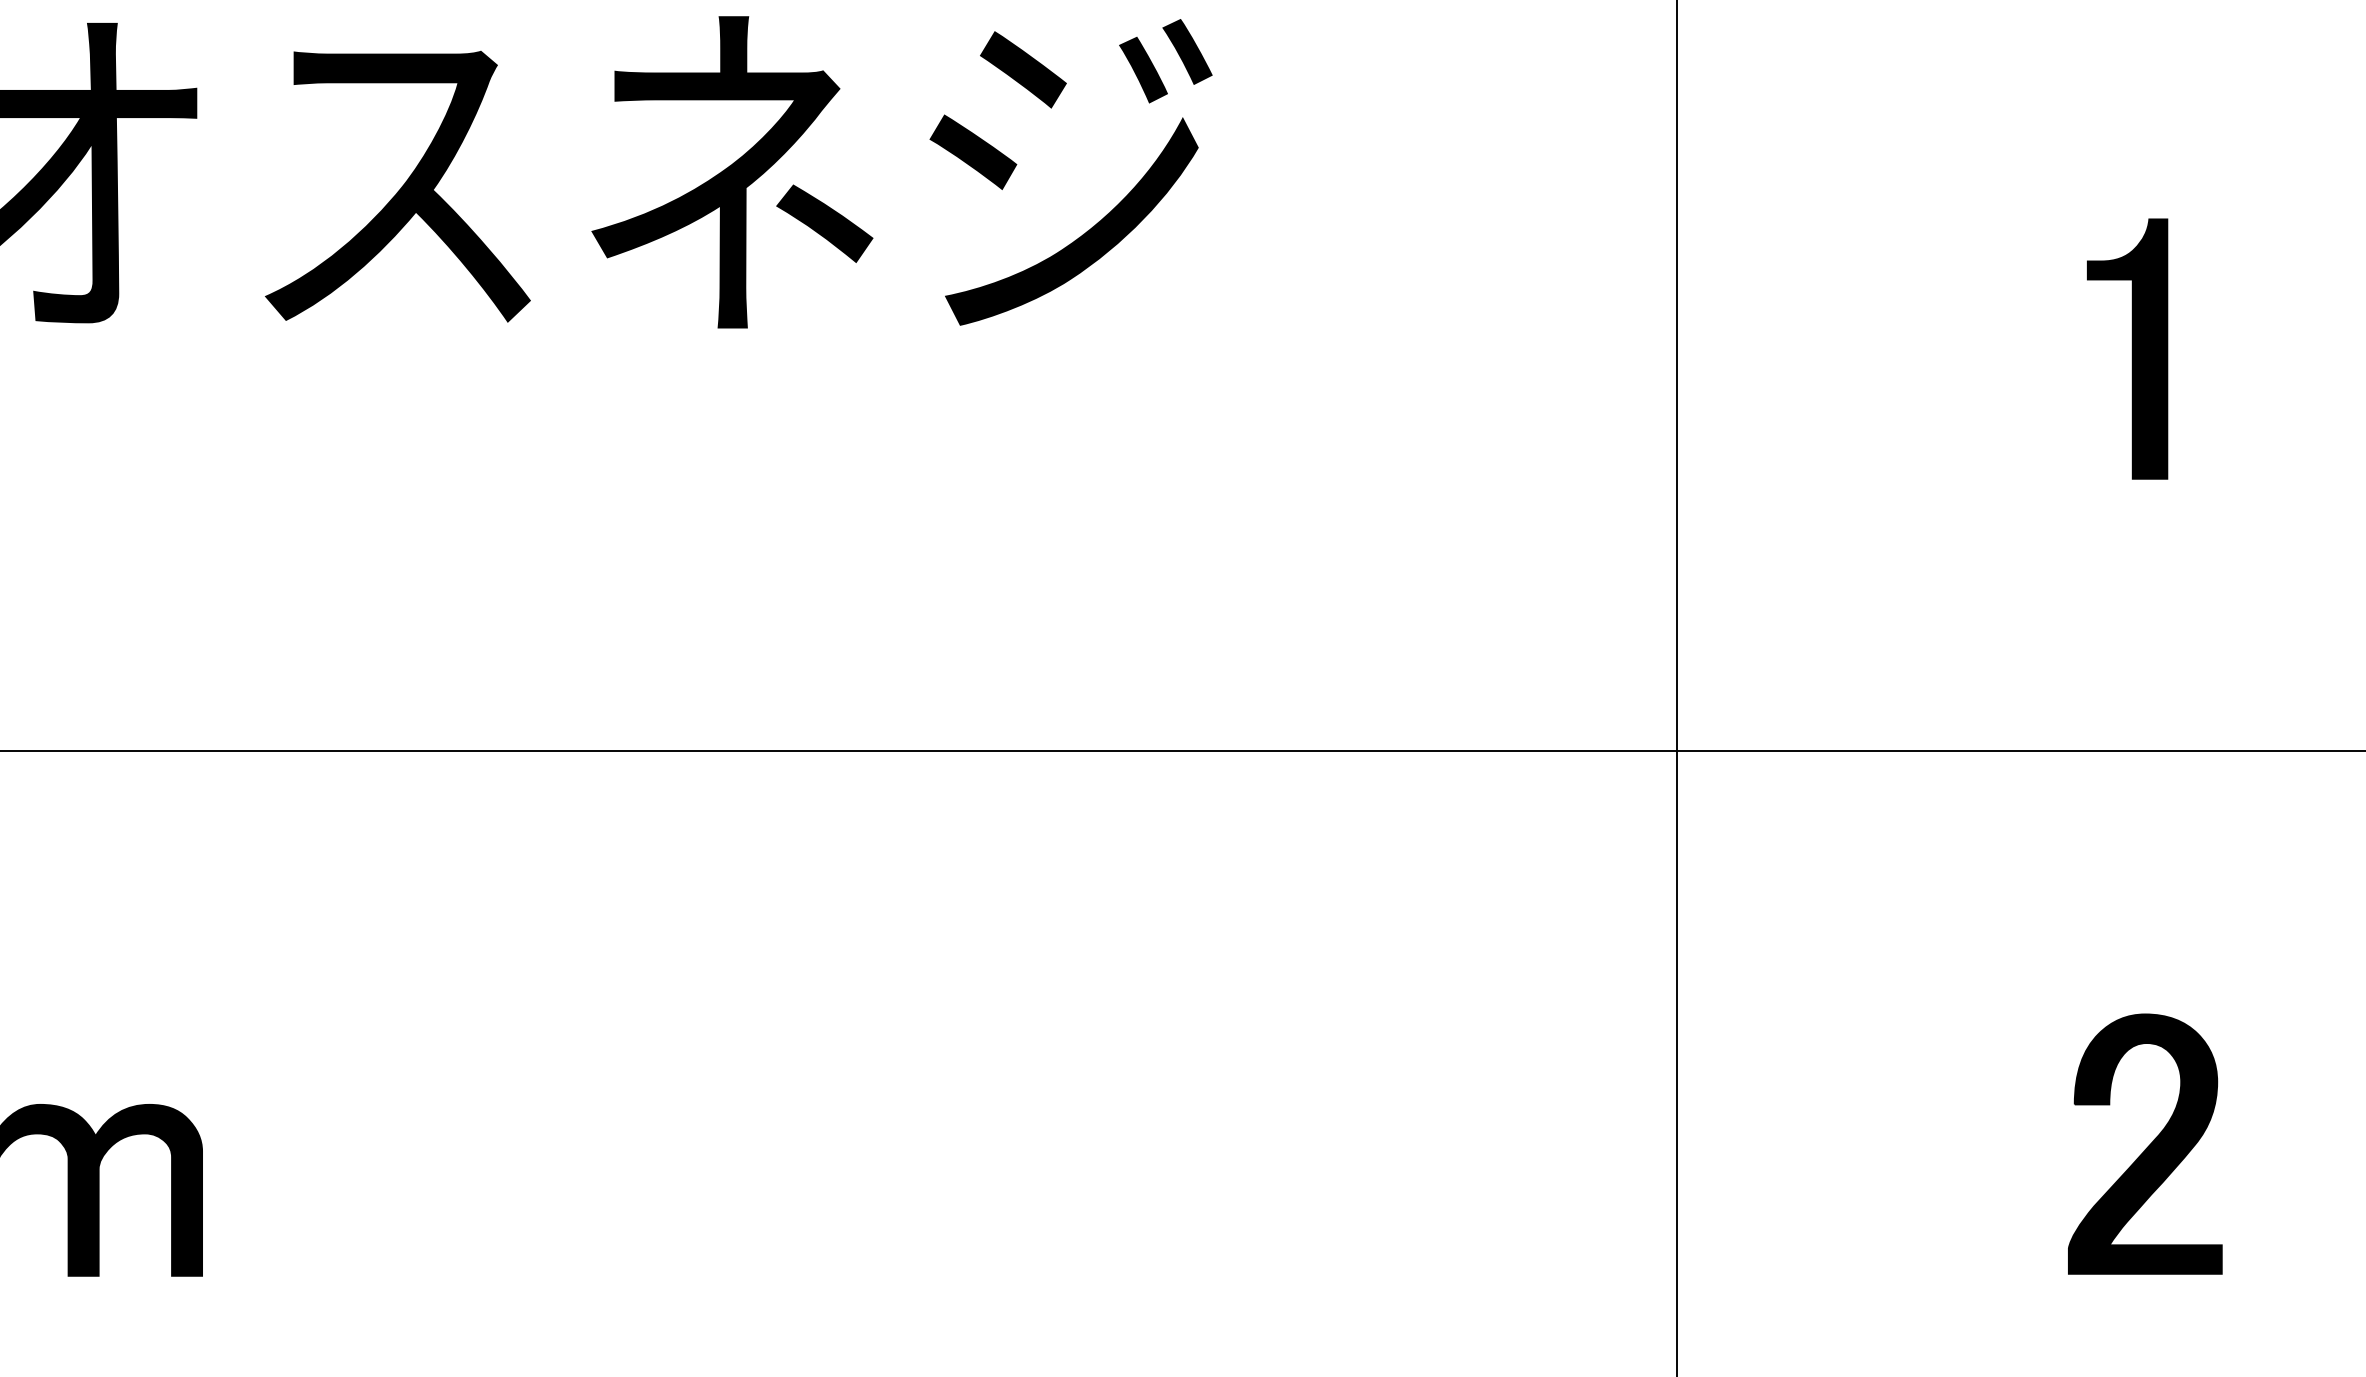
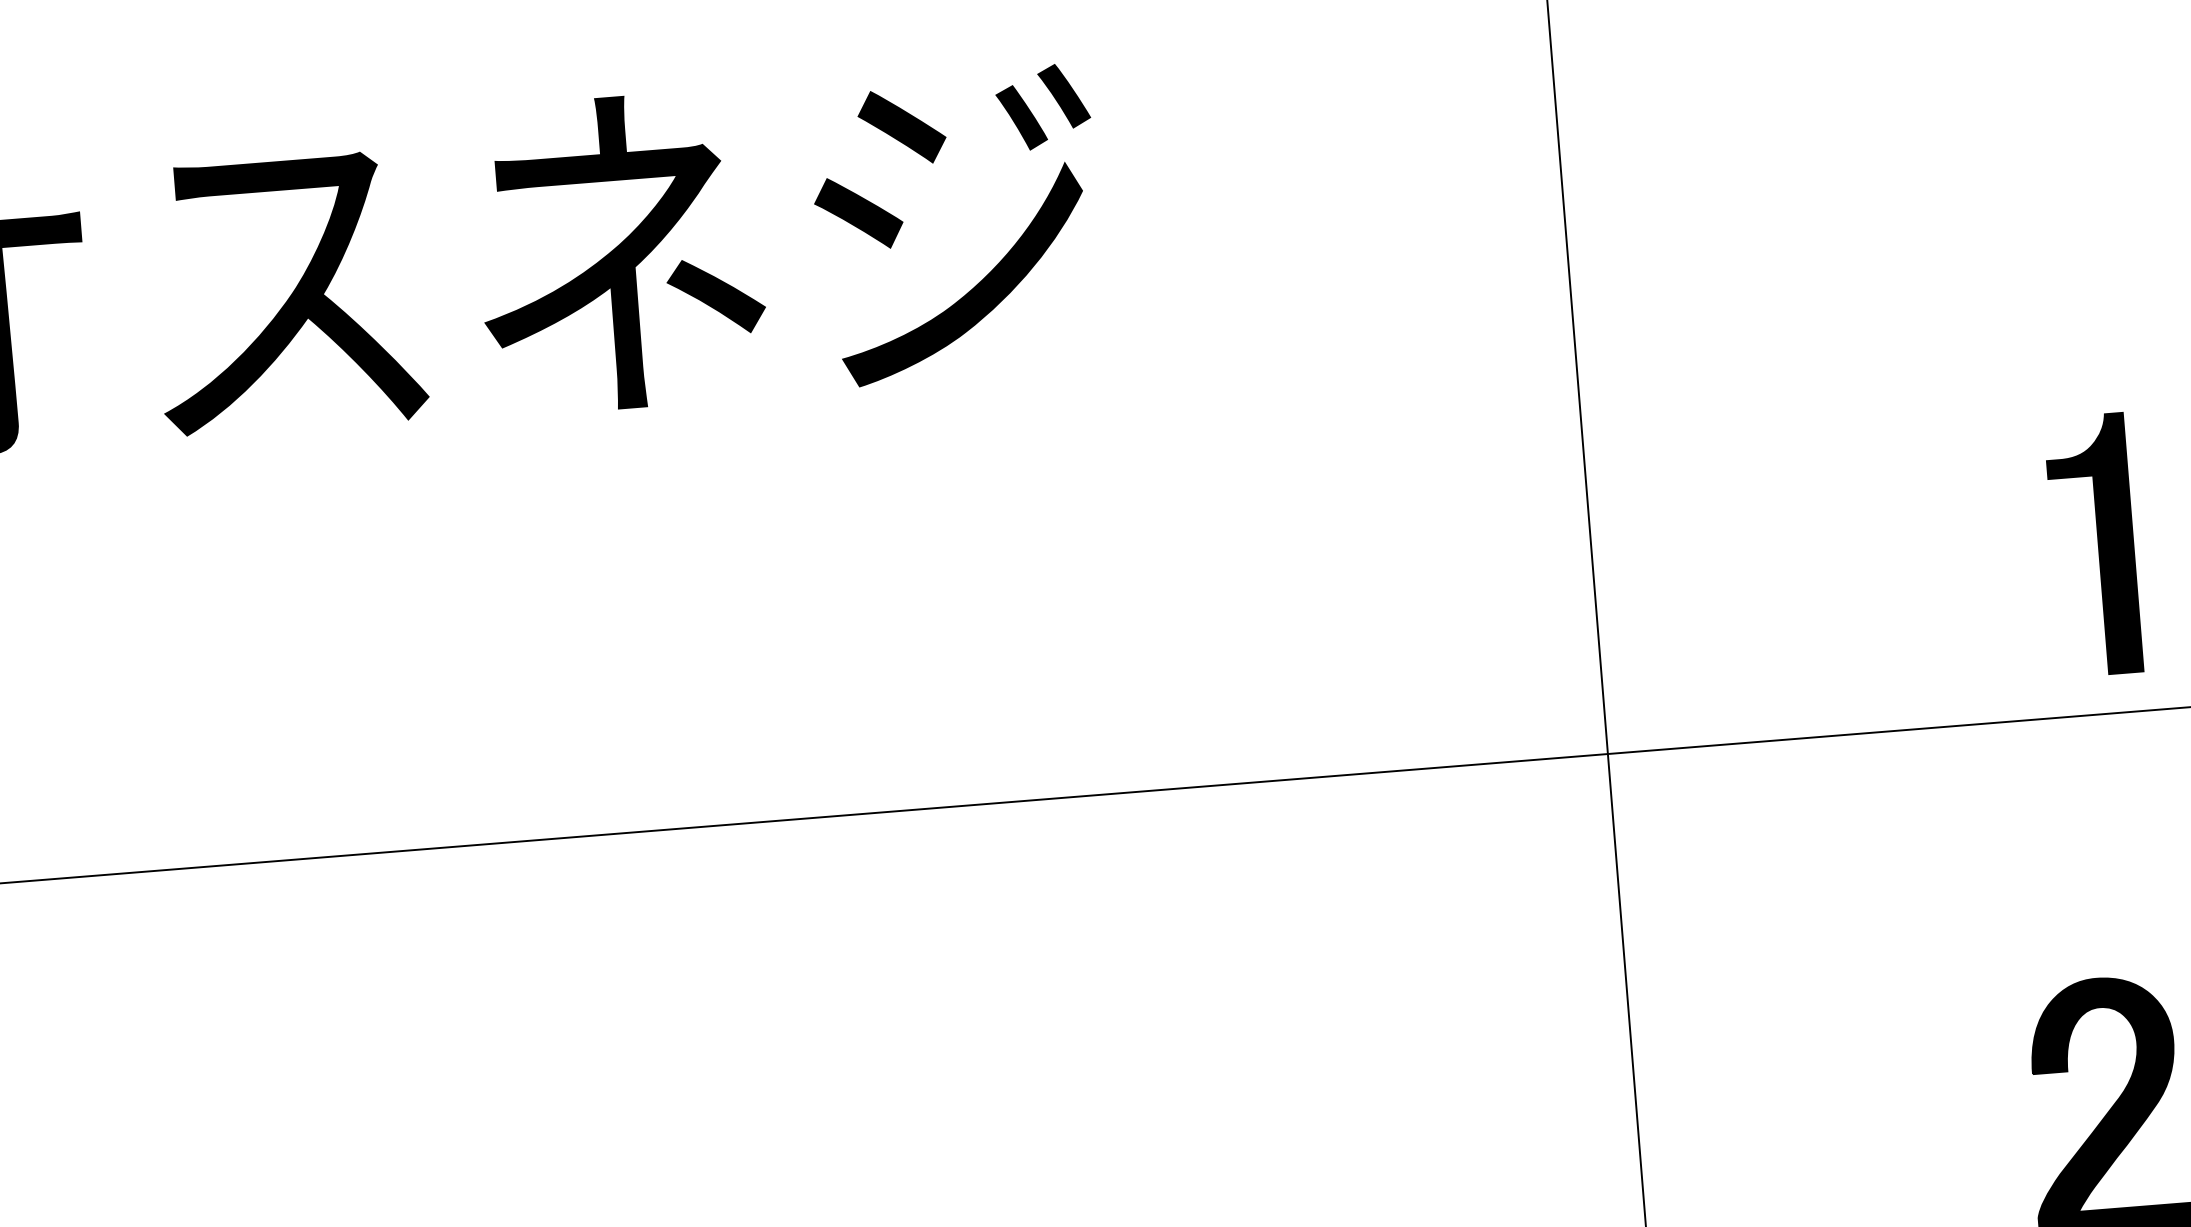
part: (2127, 348) -> (2093, 544), moved

